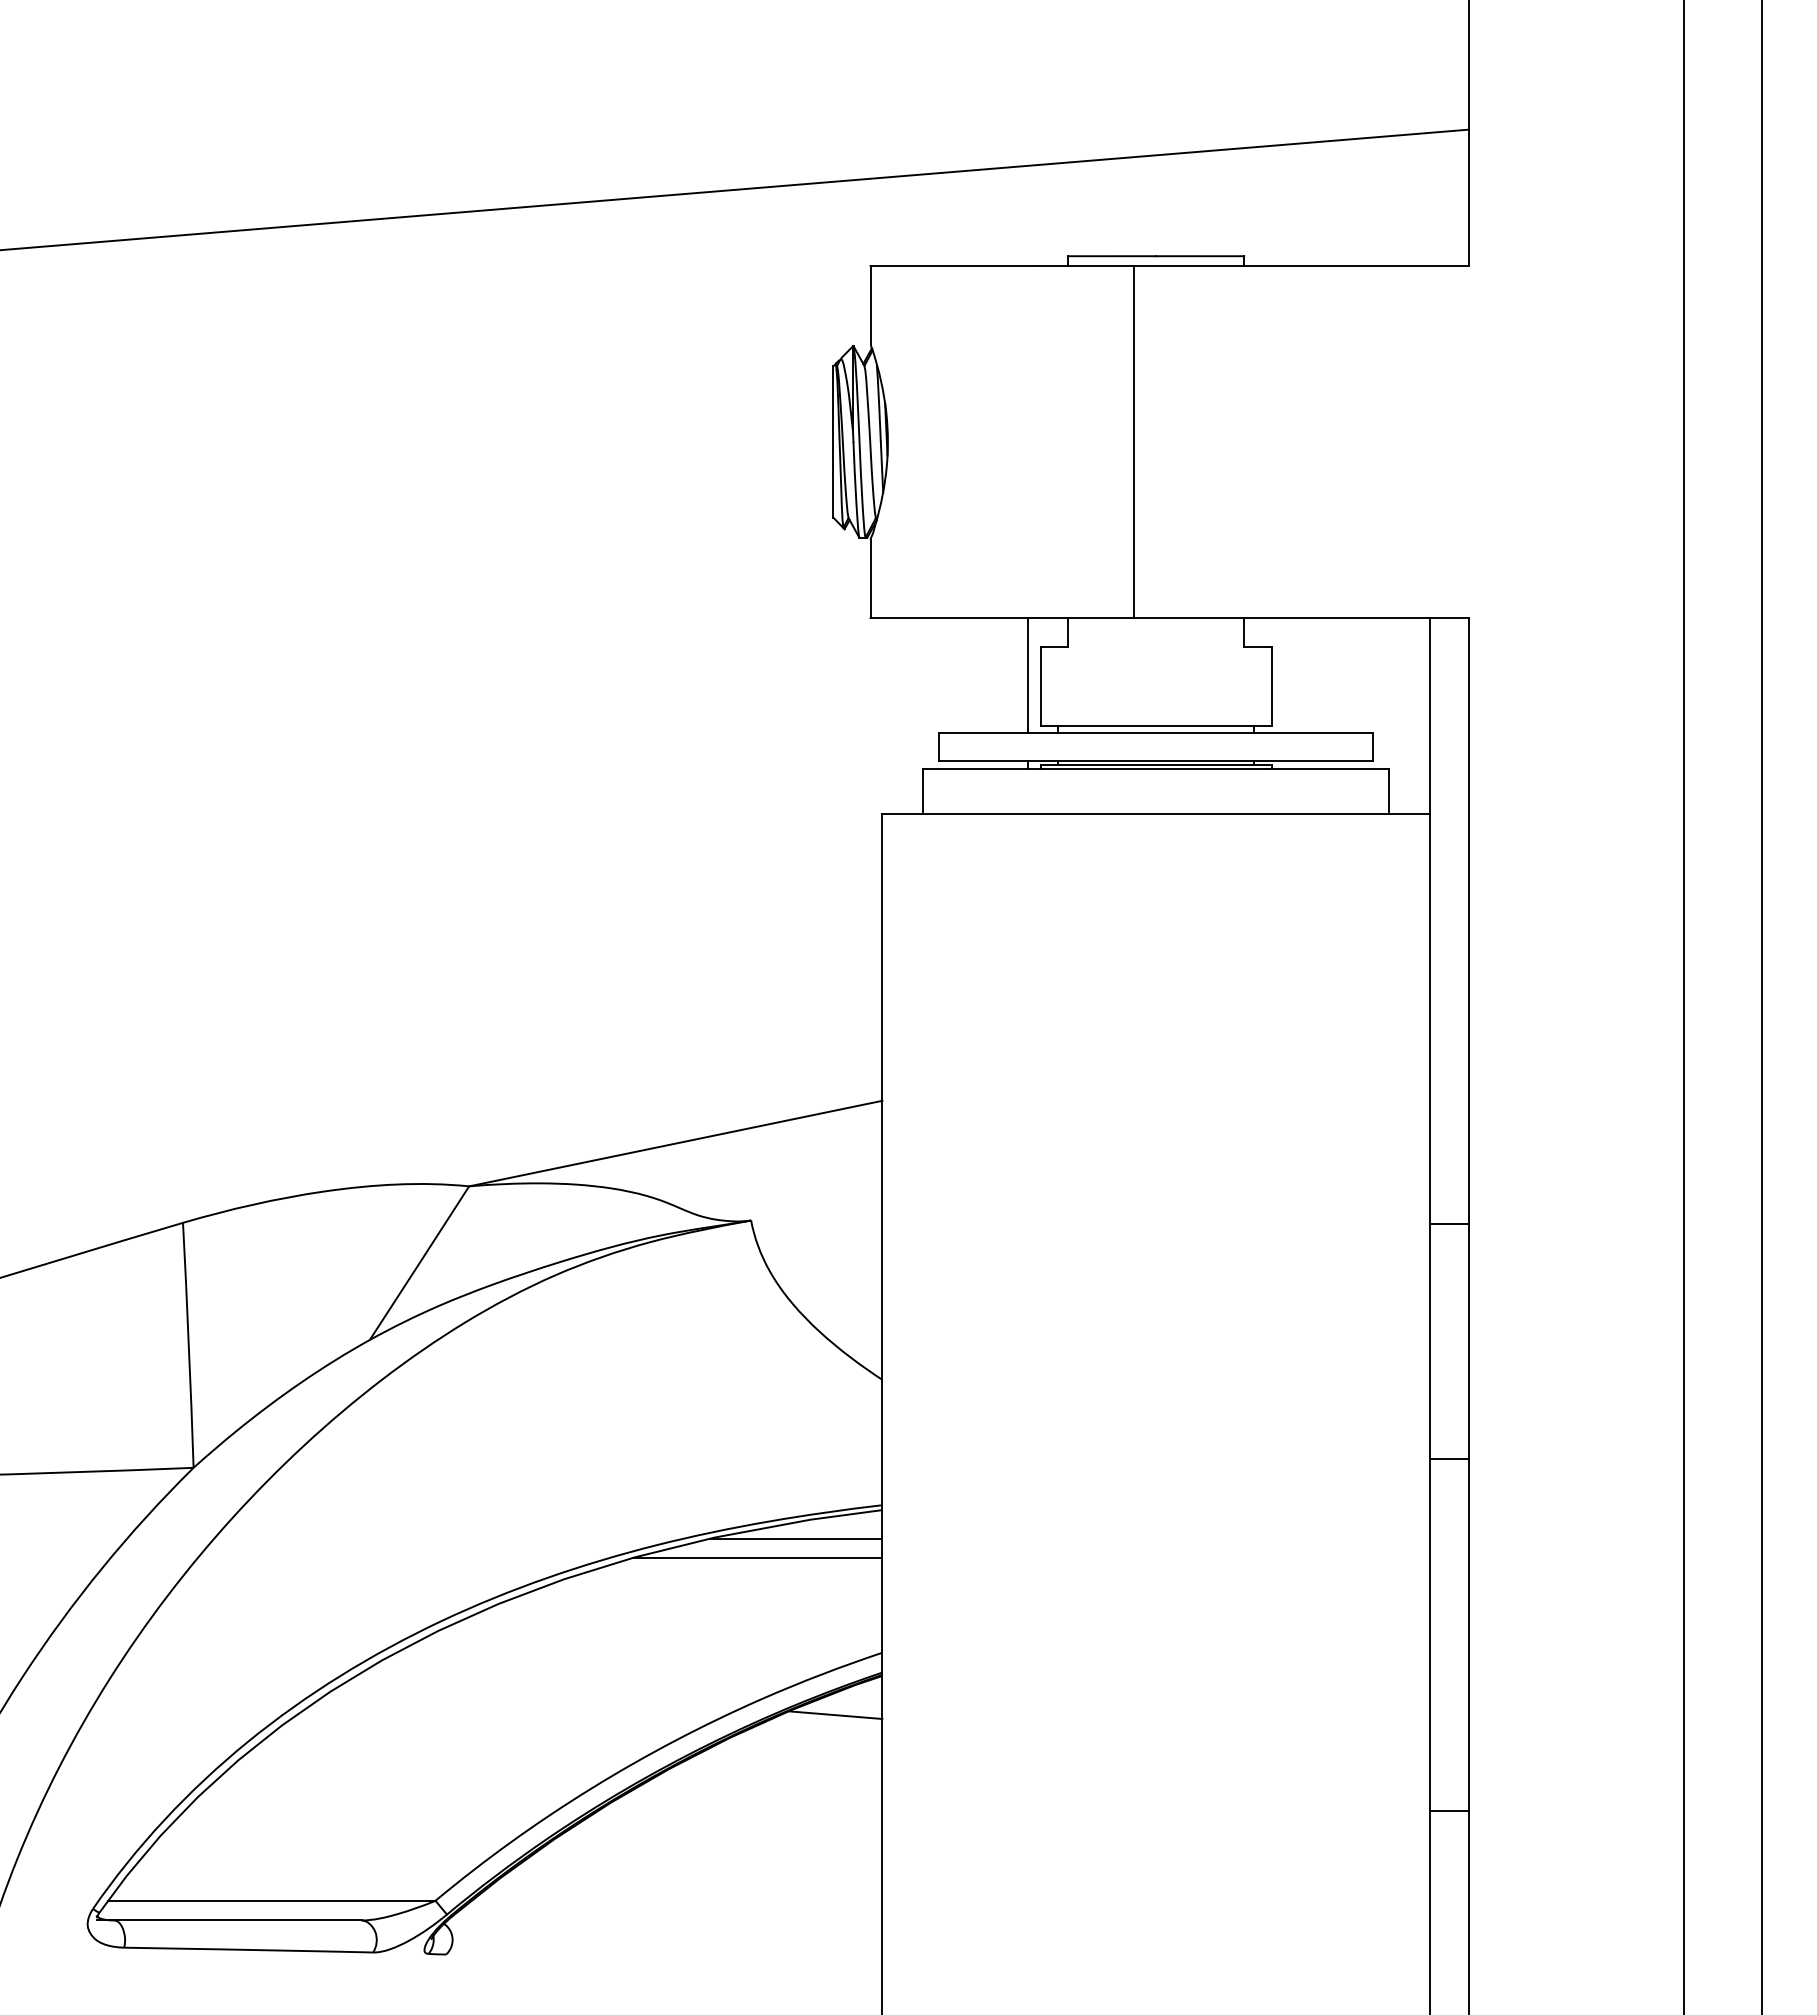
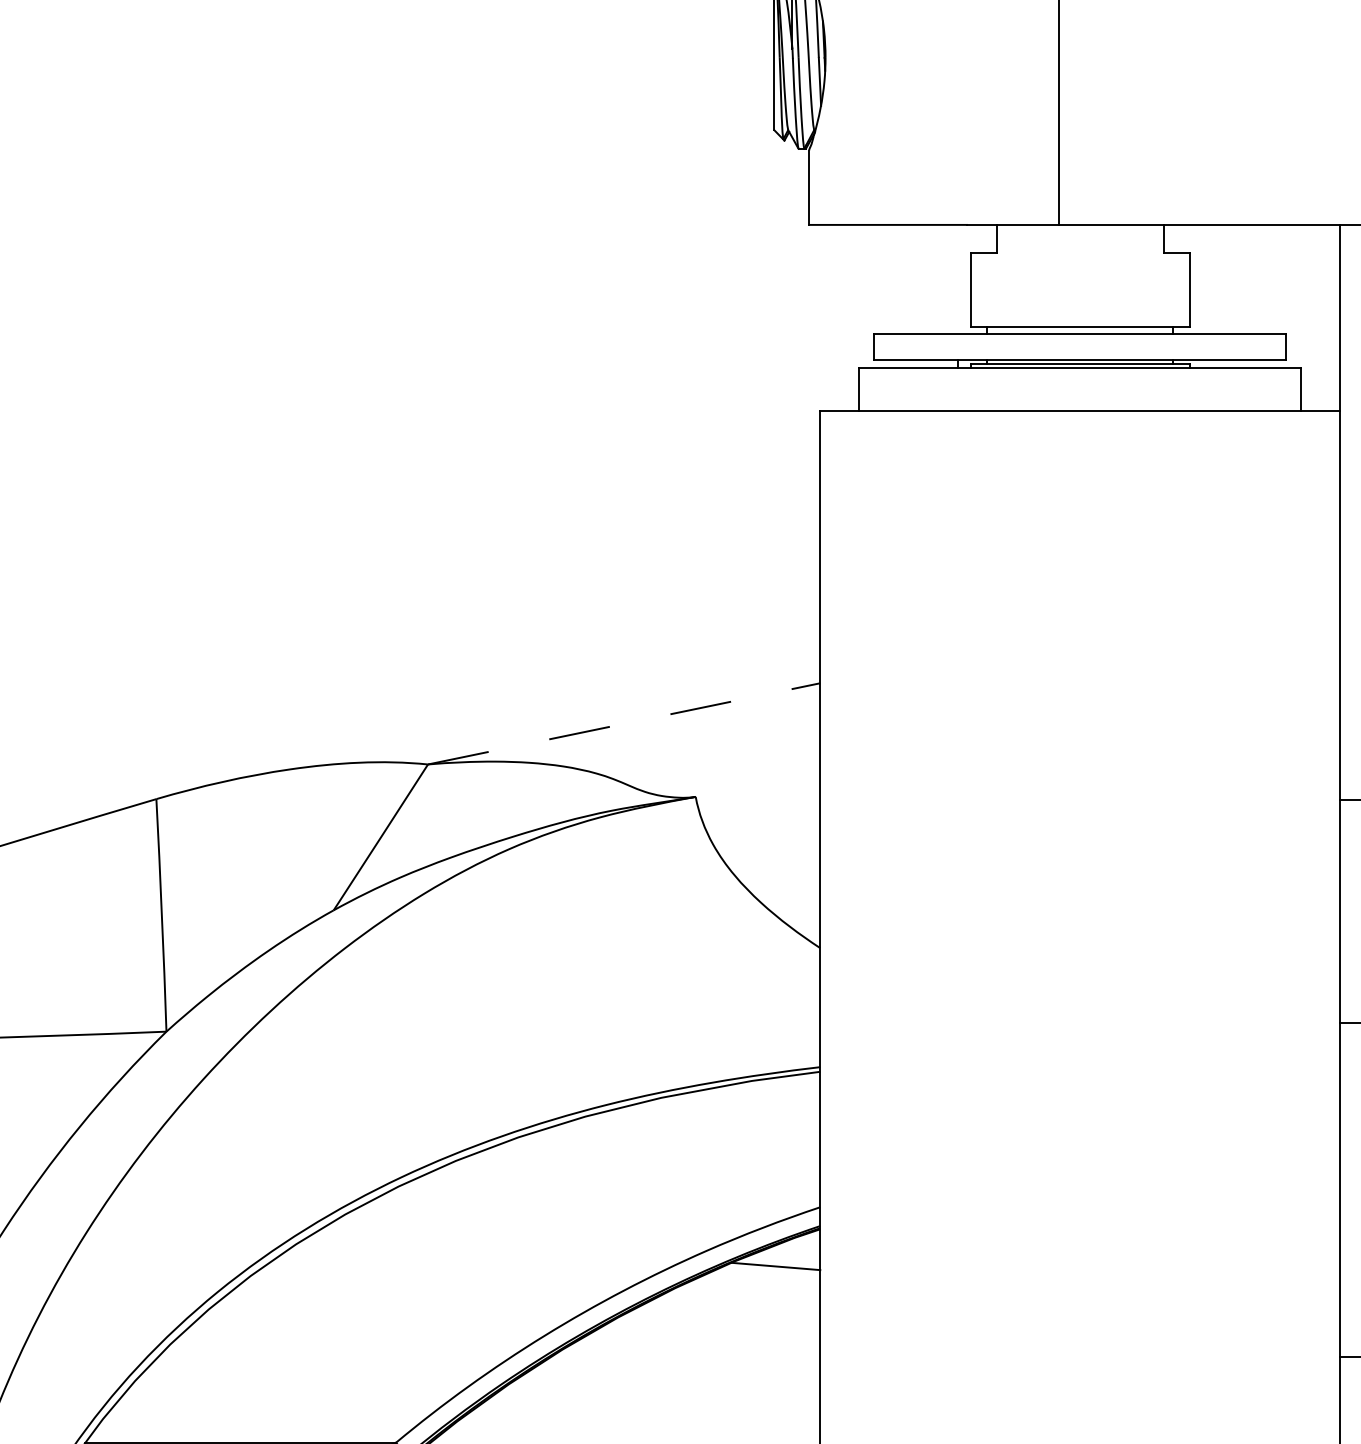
line: (1027, 675) -> (958, 279), removed
line: (675, 1143) -> (623, 723), solid -> dashed
line: (796, 1538) -> (738, 1098), removed
line: (757, 1557) -> (701, 1116), removed

